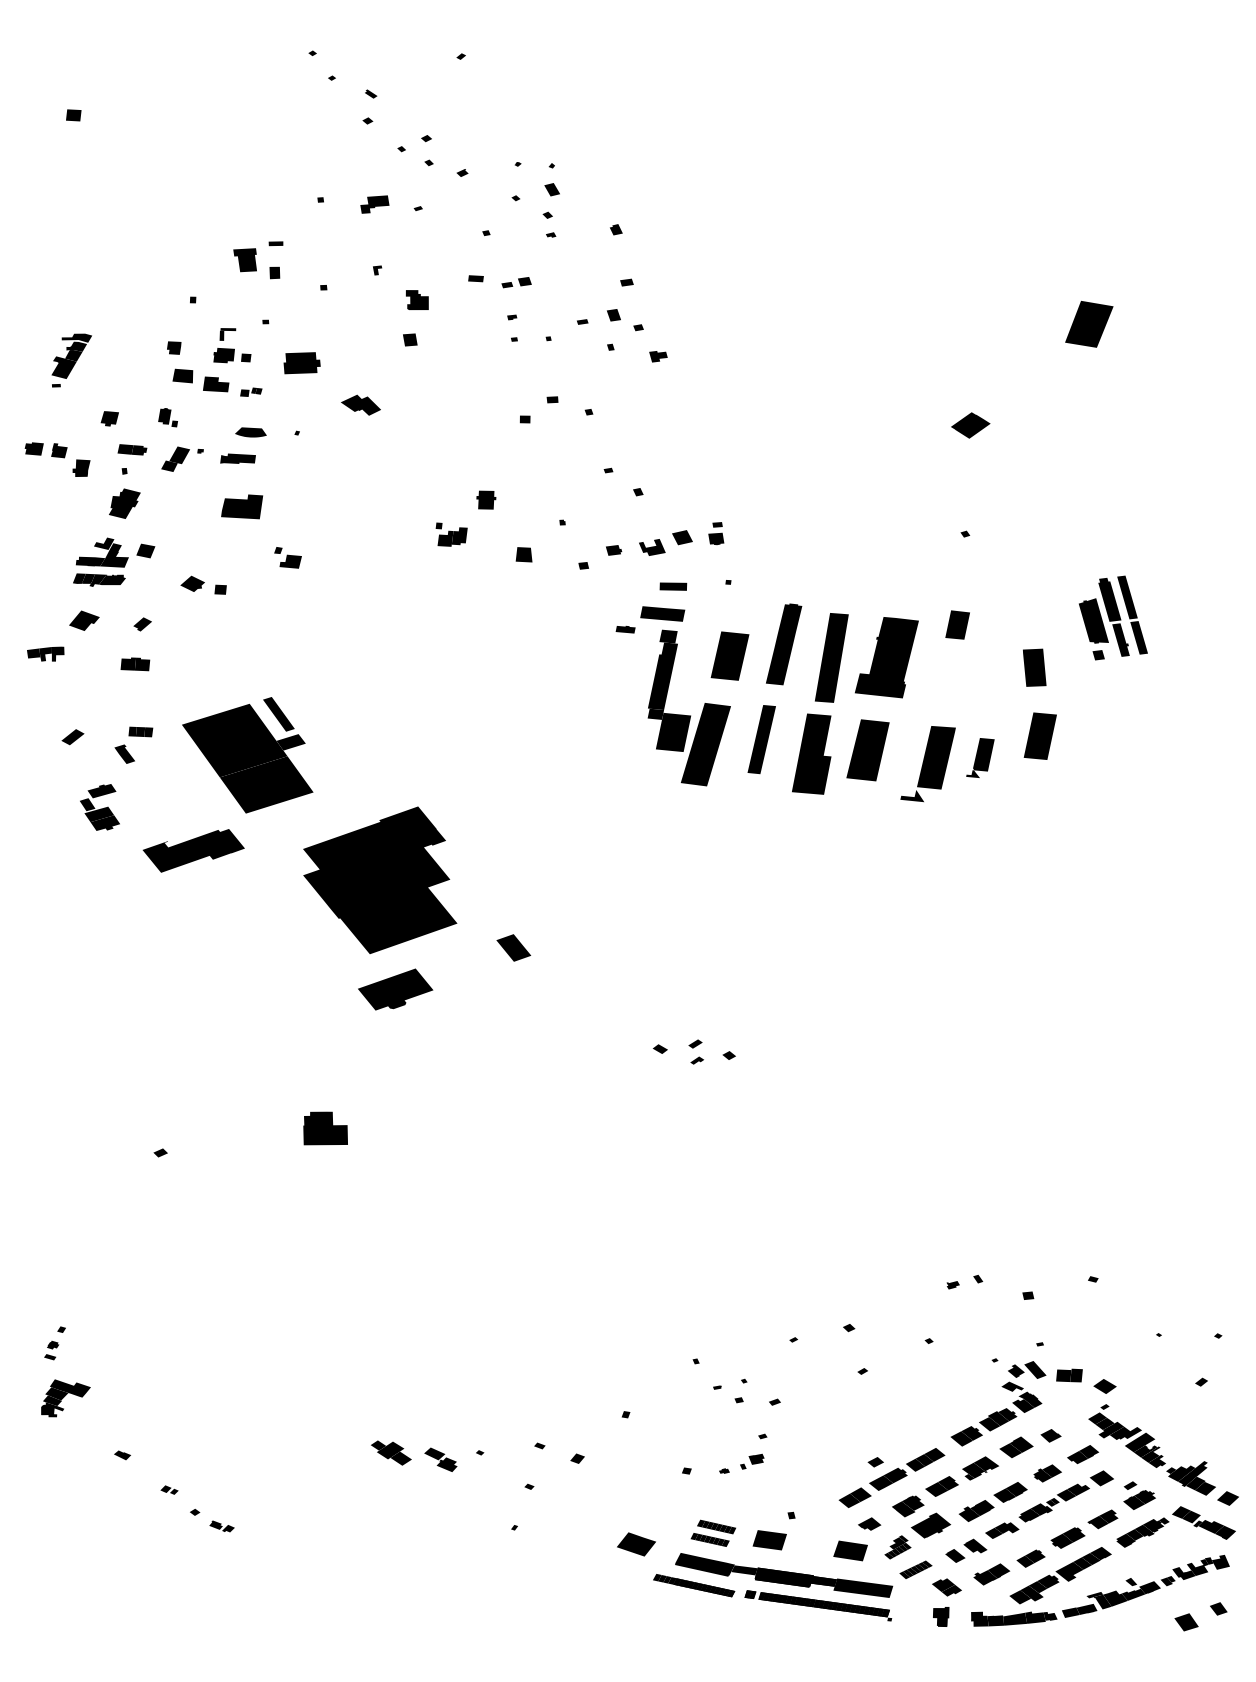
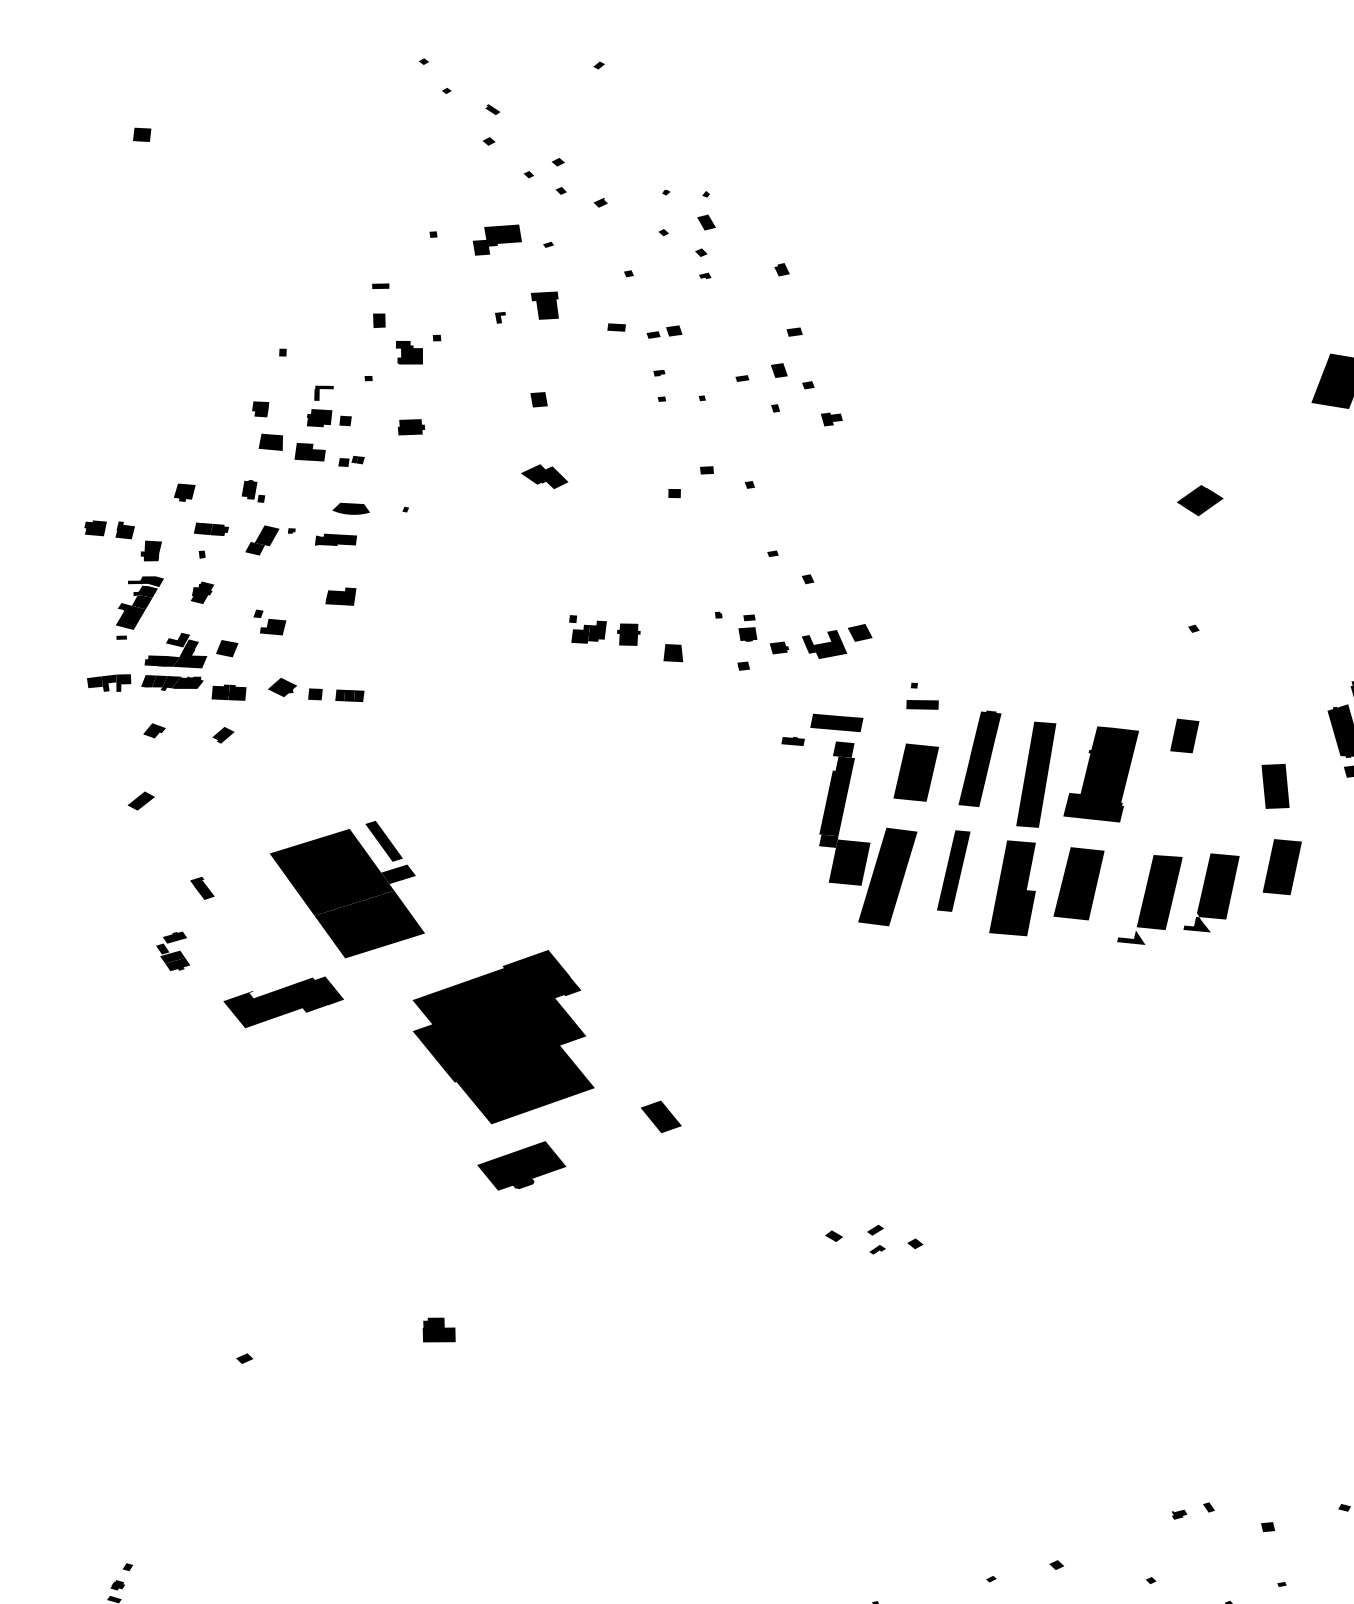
part: (374, 204) -> (496, 239), size x1.43
part: (244, 260) -> (544, 306), moved
part: (416, 299) -> (408, 352), moved
part: (71, 360) -> (139, 607), moved
part: (301, 363) -> (410, 427), size x0.62
part: (360, 404) -> (544, 475), moved
part: (486, 499) -> (629, 633), moved
part: (124, 503) -> (202, 592), size x0.62
part: (242, 506) -> (341, 596), size x0.62
part: (716, 533) -> (748, 628), moved
part: (652, 547) -> (824, 644), size x1.43
part: (287, 557) -> (269, 622), moved
part: (673, 586) -> (922, 704), moved
part: (83, 620) -> (153, 730), size x0.62
part: (45, 653) -> (108, 682), moved
part: (135, 664) -> (229, 692), moved
part: (140, 731) -> (349, 695), moved
part: (72, 737) -> (140, 801), moved
part: (980, 757) -> (1211, 892), size x1.67
part: (100, 807) -> (173, 951), size x0.71
part: (325, 1128) -> (439, 1329), size x0.62

